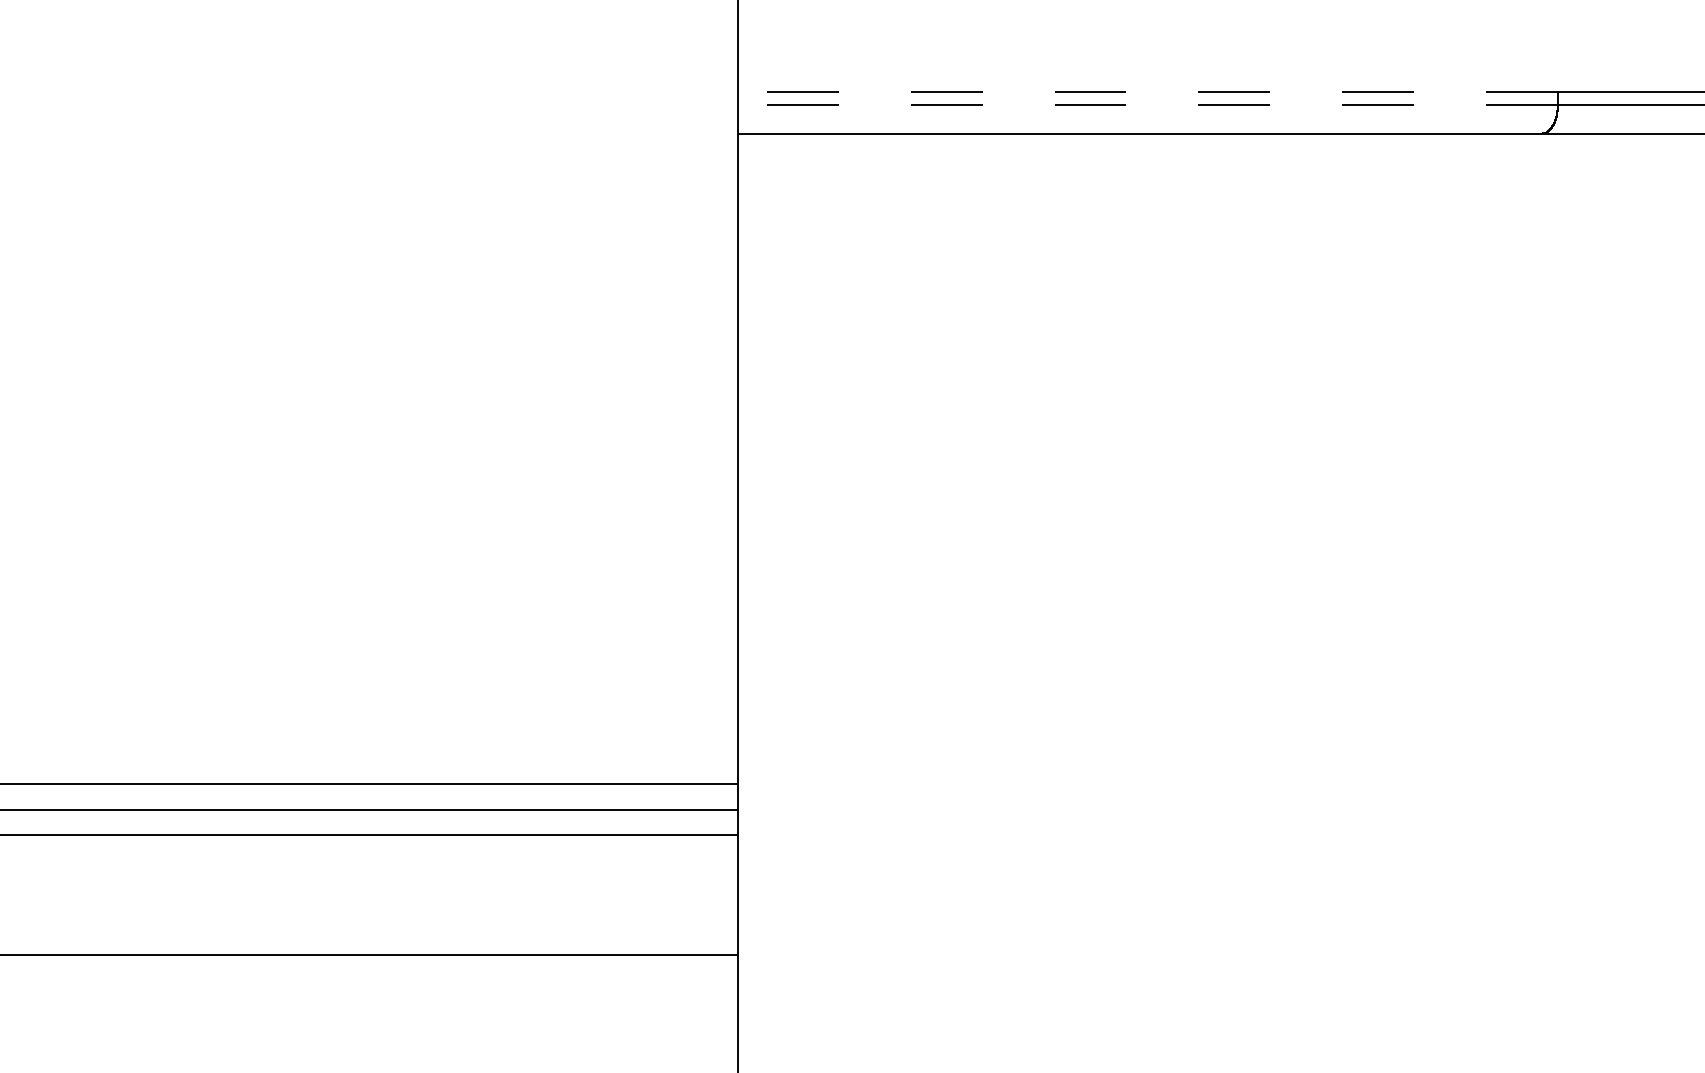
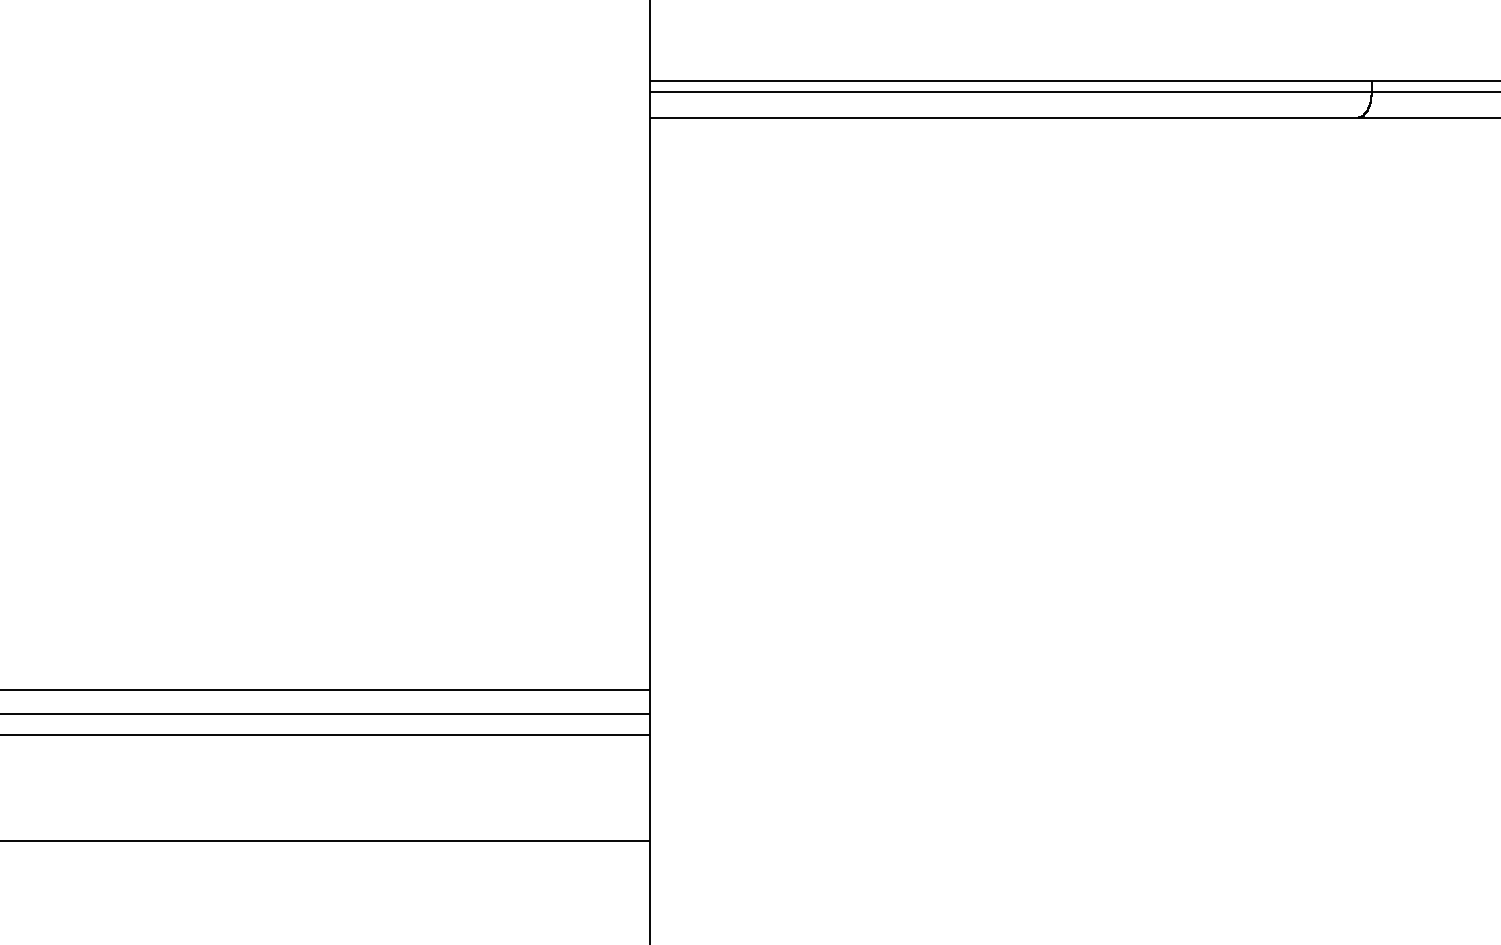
line: (1147, 92) -> (1010, 81), dashed -> solid
line: (1147, 104) -> (1010, 92), dashed -> solid

